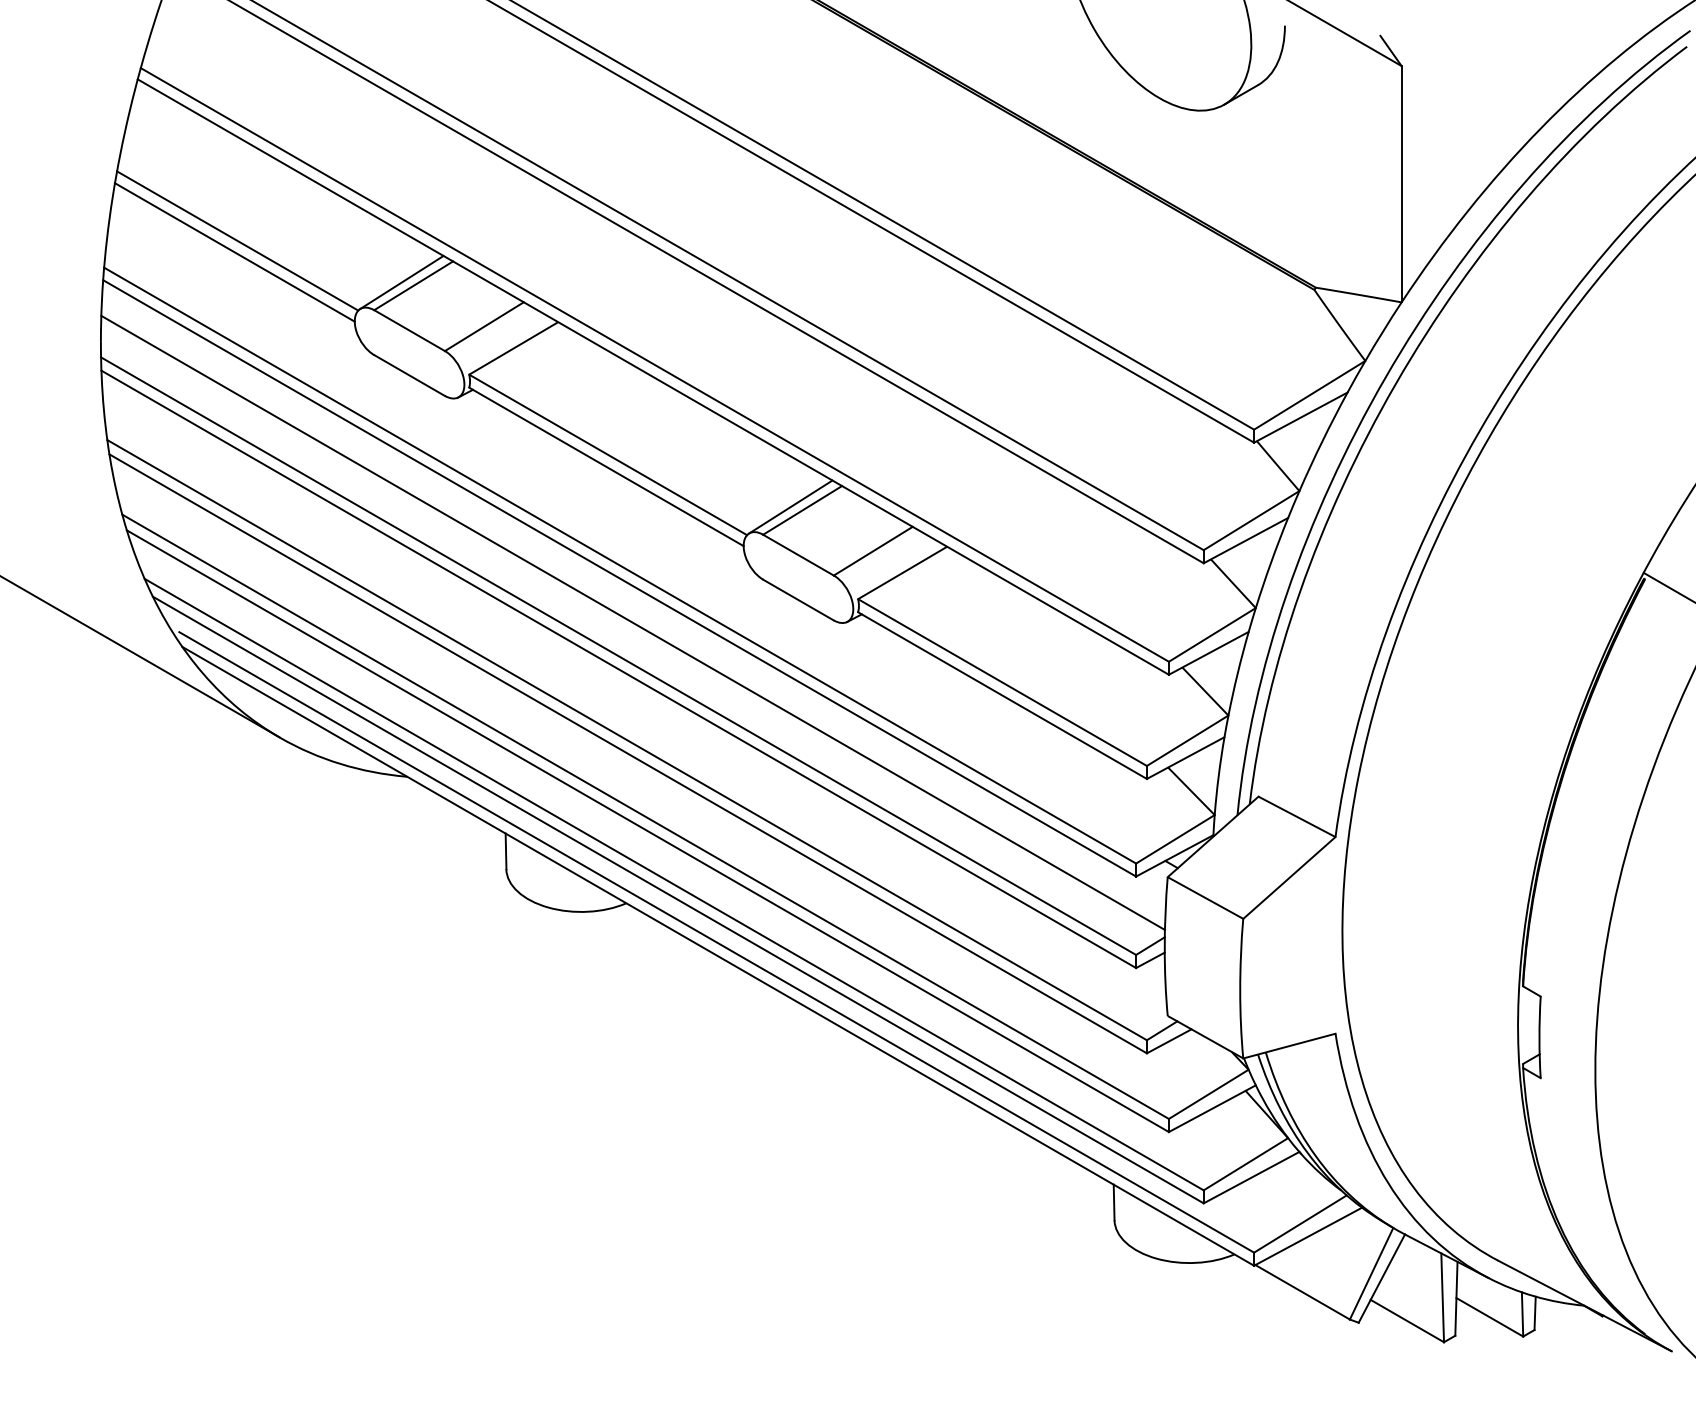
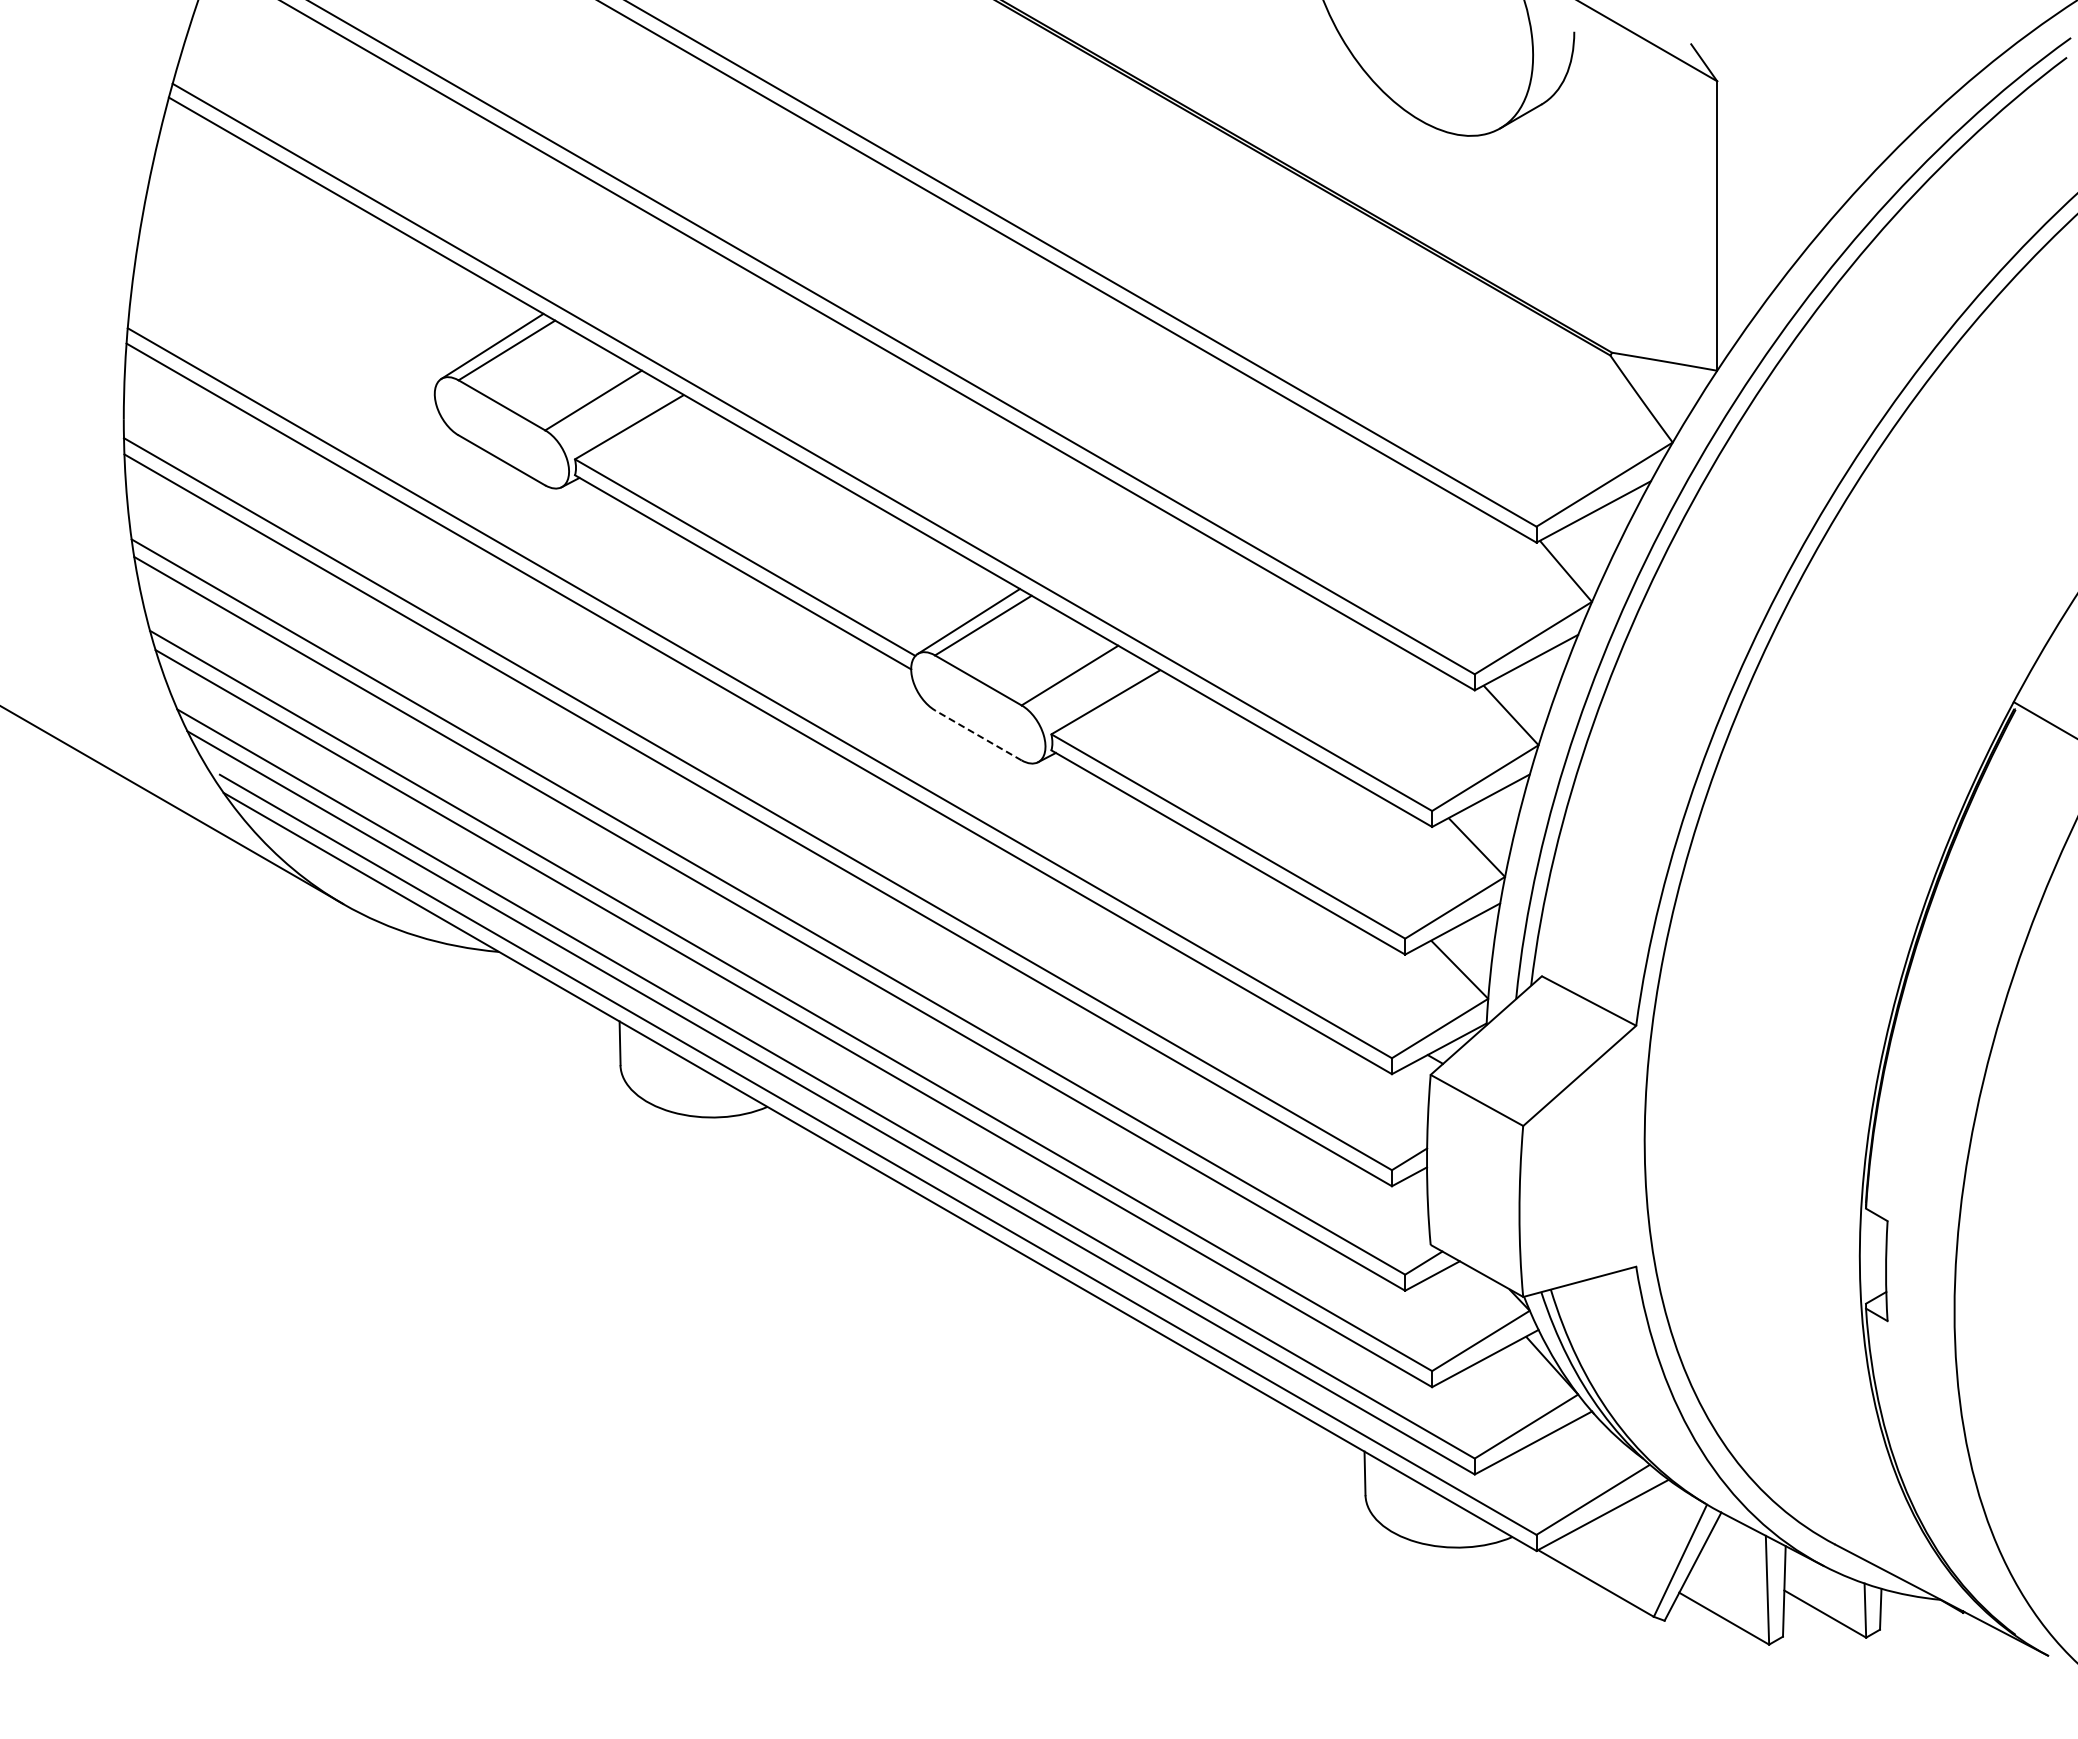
line: (237, 240) -> (291, 295), removed
line: (234, 252) -> (287, 309), removed
line: (798, 600) -> (978, 735), solid -> dashed
line: (632, 622) -> (775, 763), removed

